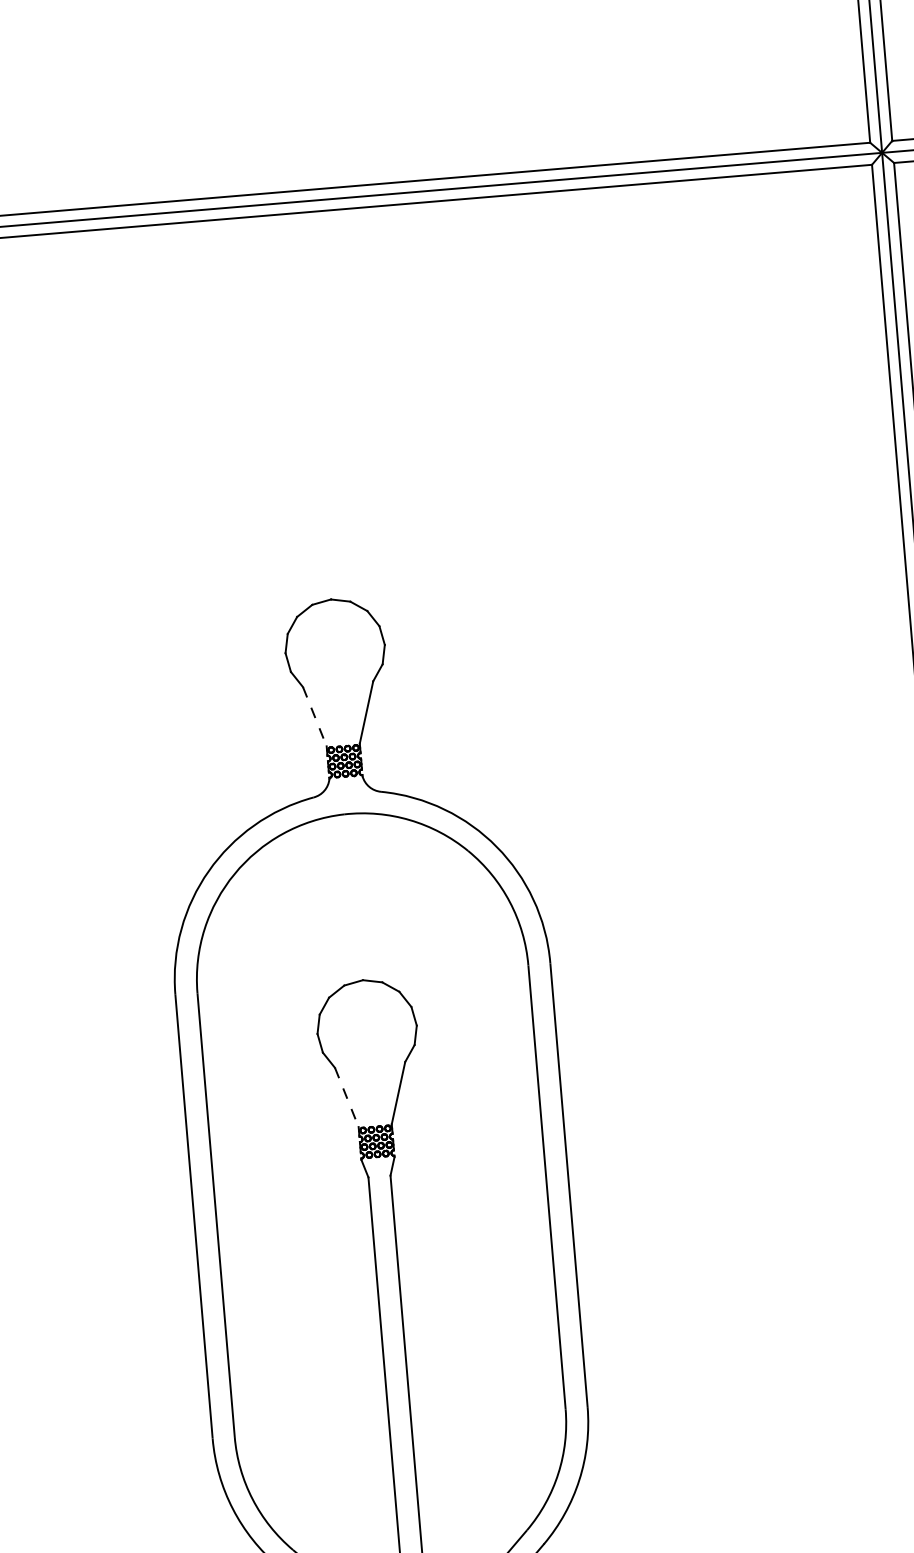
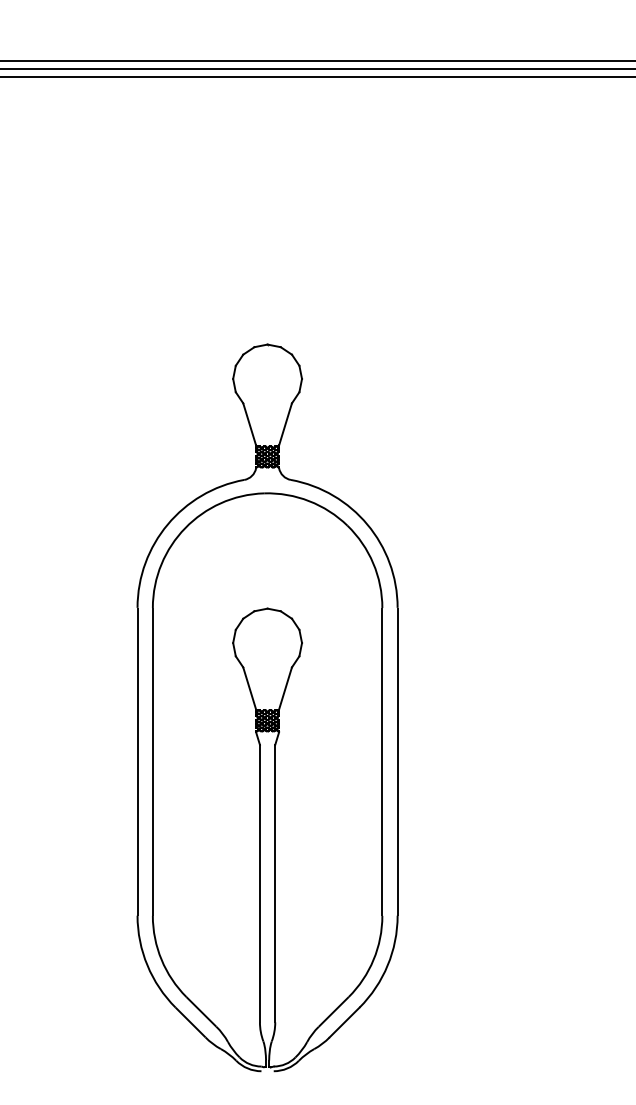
line: (314, 716) -> (249, 424), dashed -> solid
line: (346, 1097) -> (249, 688), dashed -> solid

